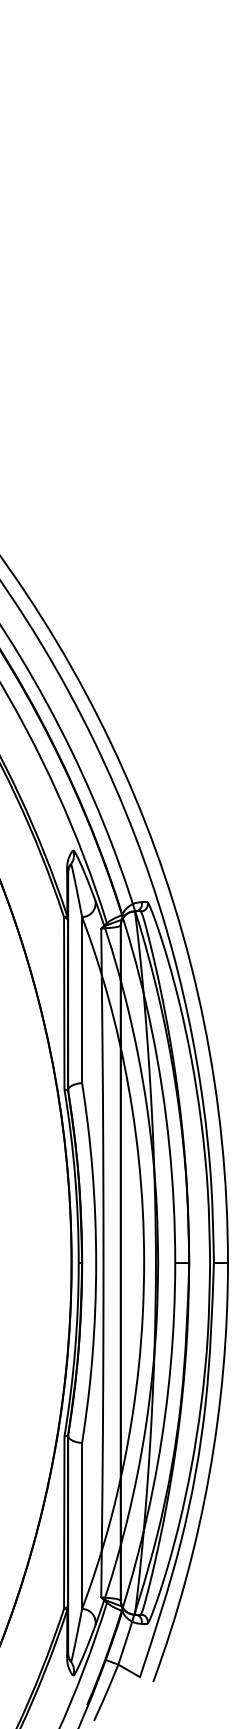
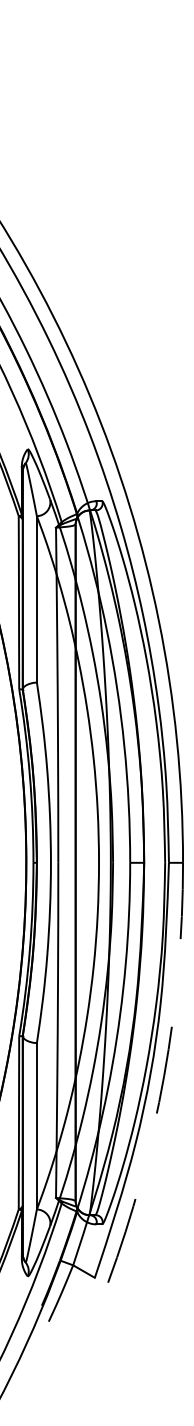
arc: (209, 1475) -> (164, 1075), solid -> dashed

